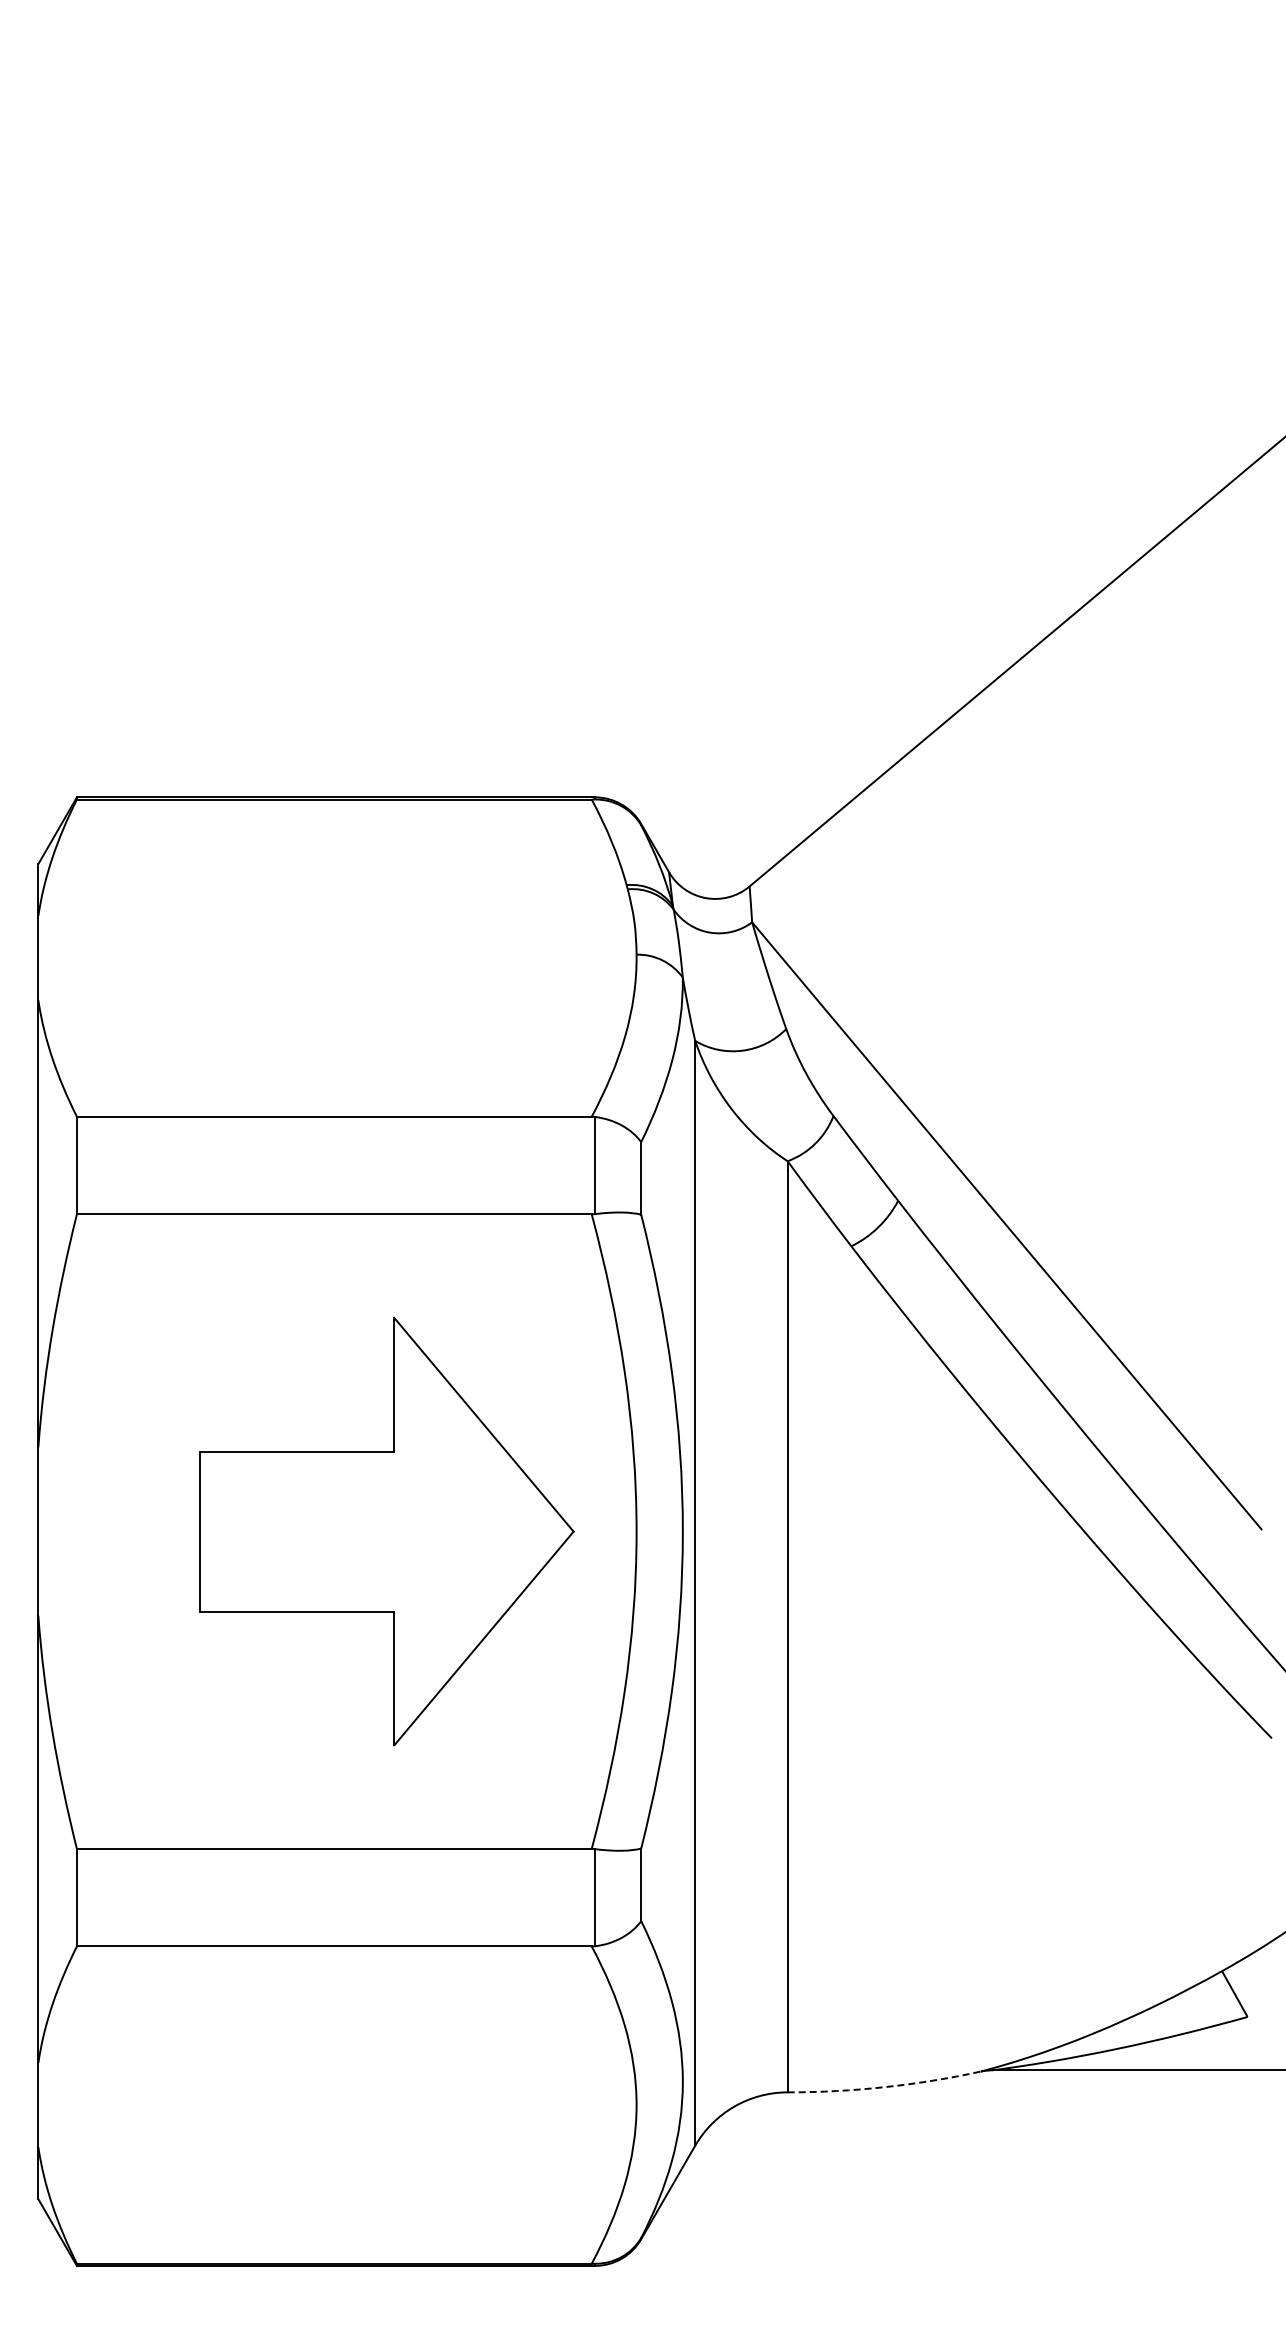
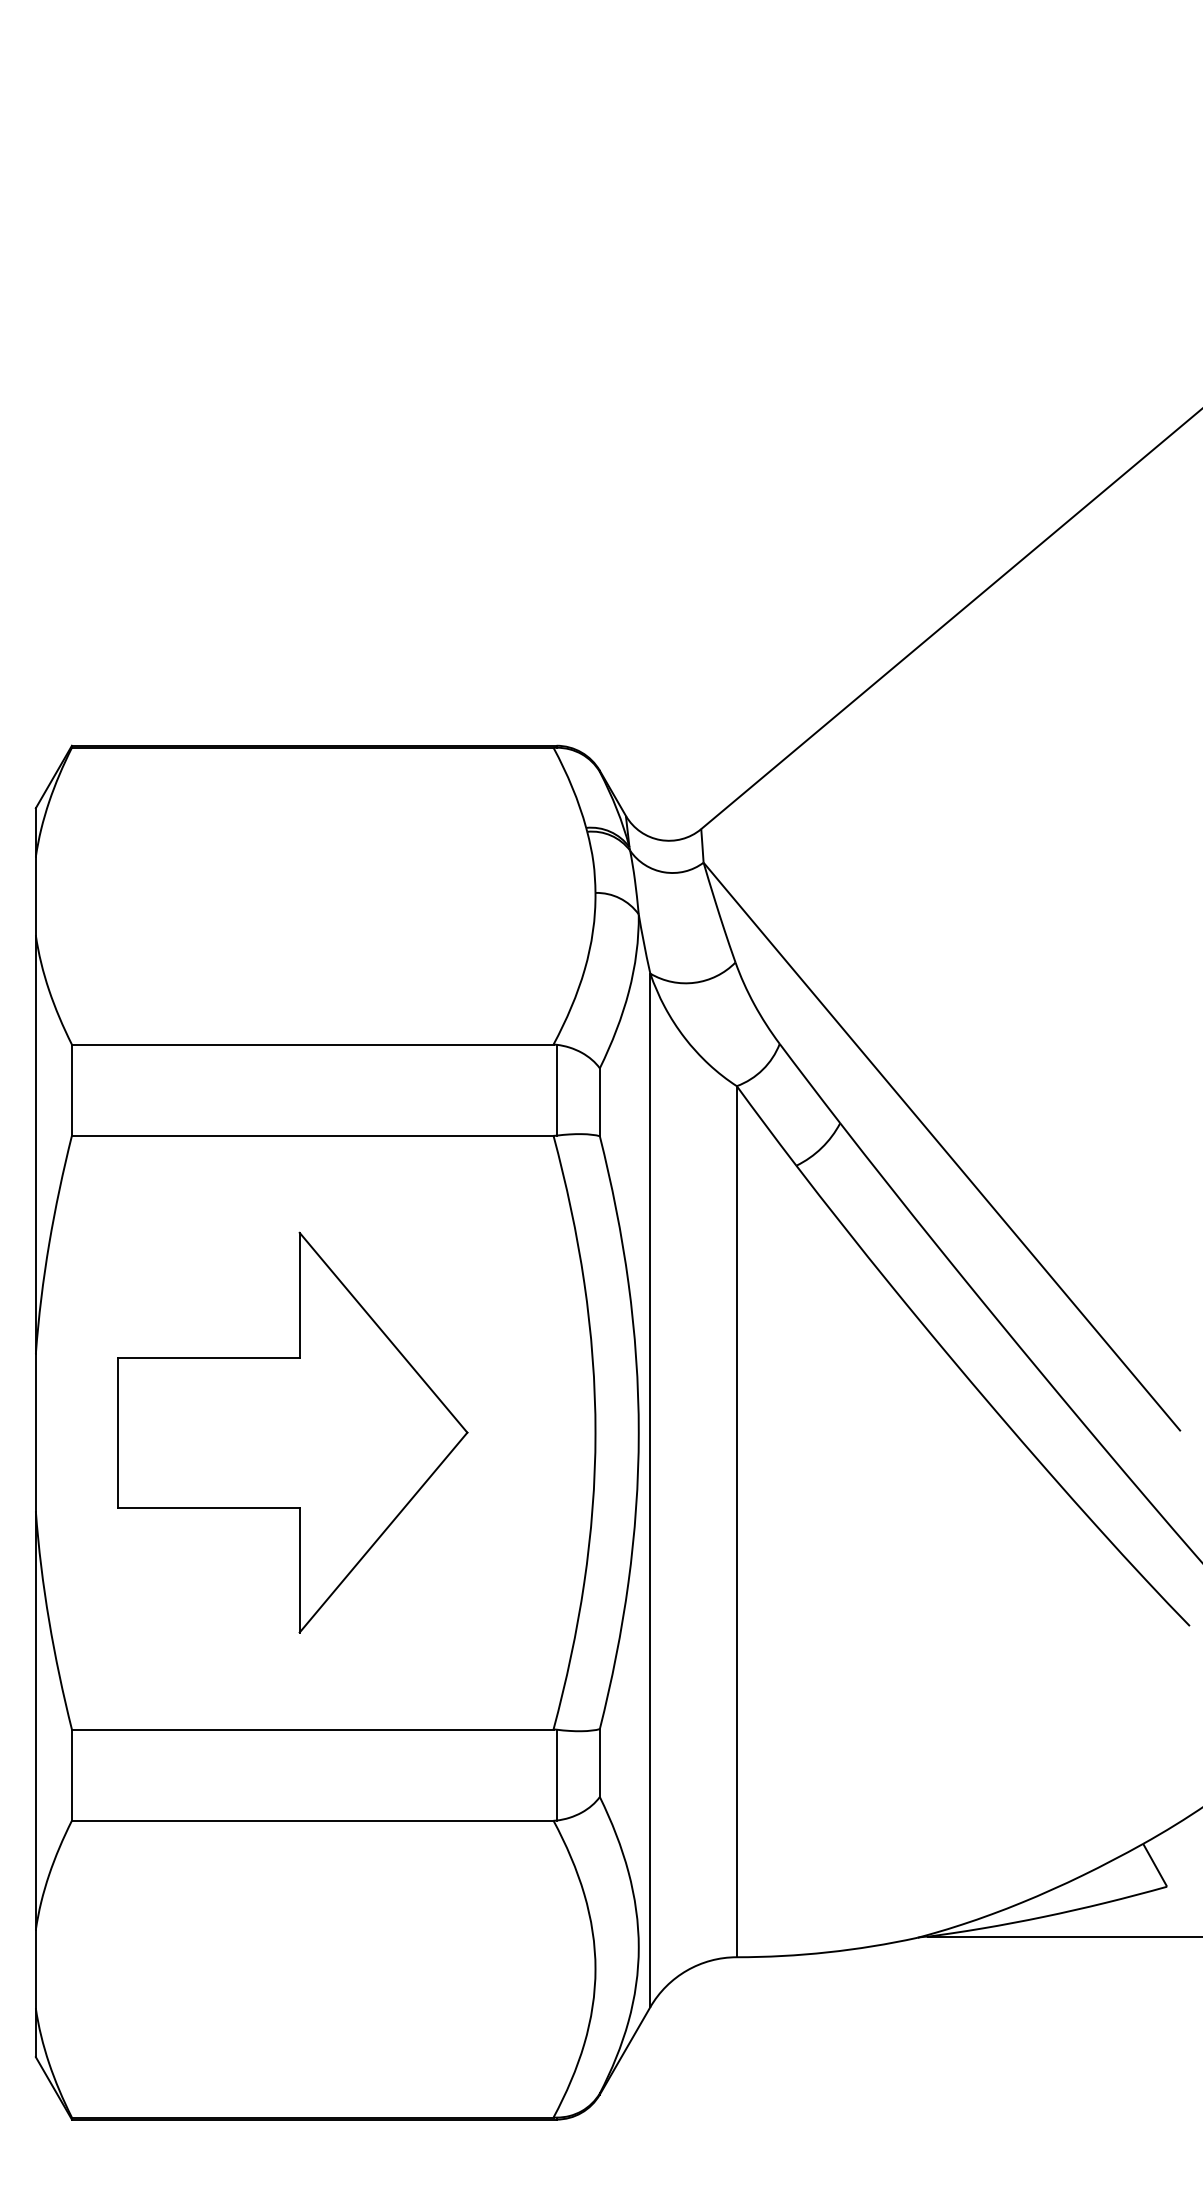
part: (386, 1531) -> (292, 1432), moved
arc: (884, 2087) -> (827, 1952), dashed -> solid

